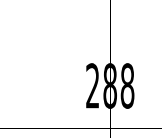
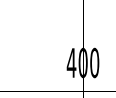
text: (109, 85) -> (82, 62), 288 -> 400

